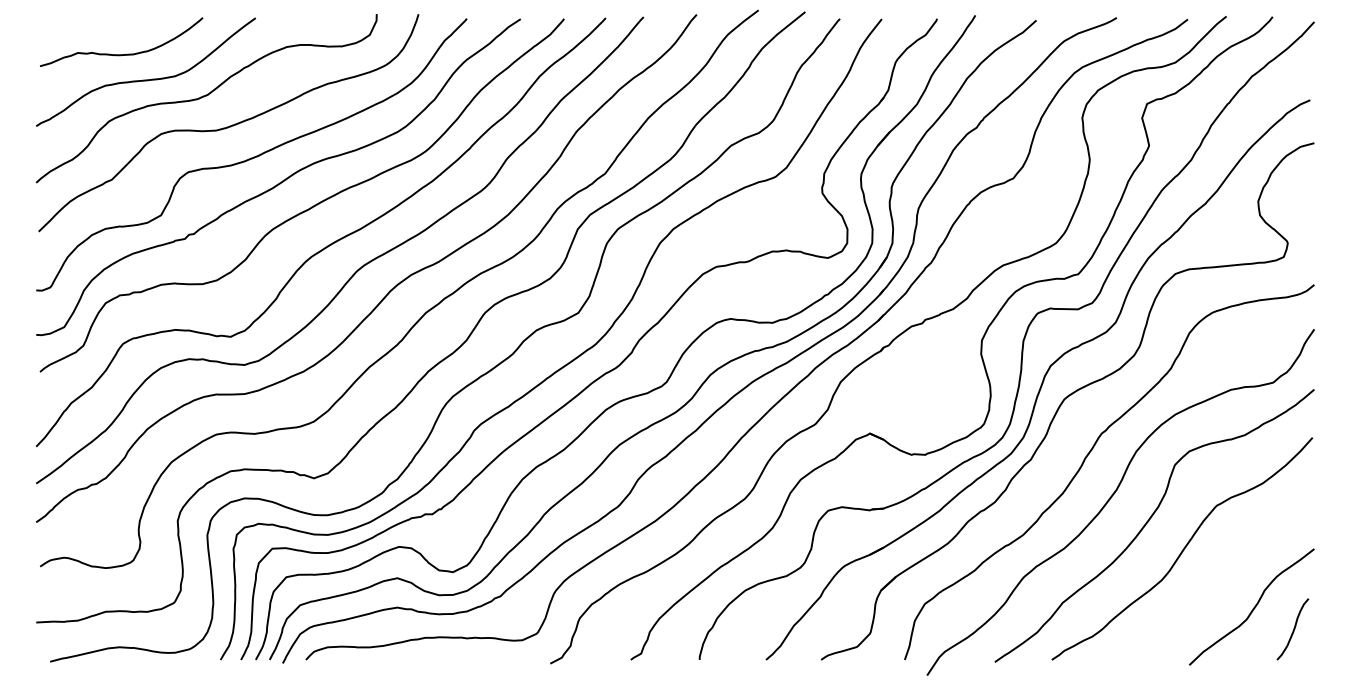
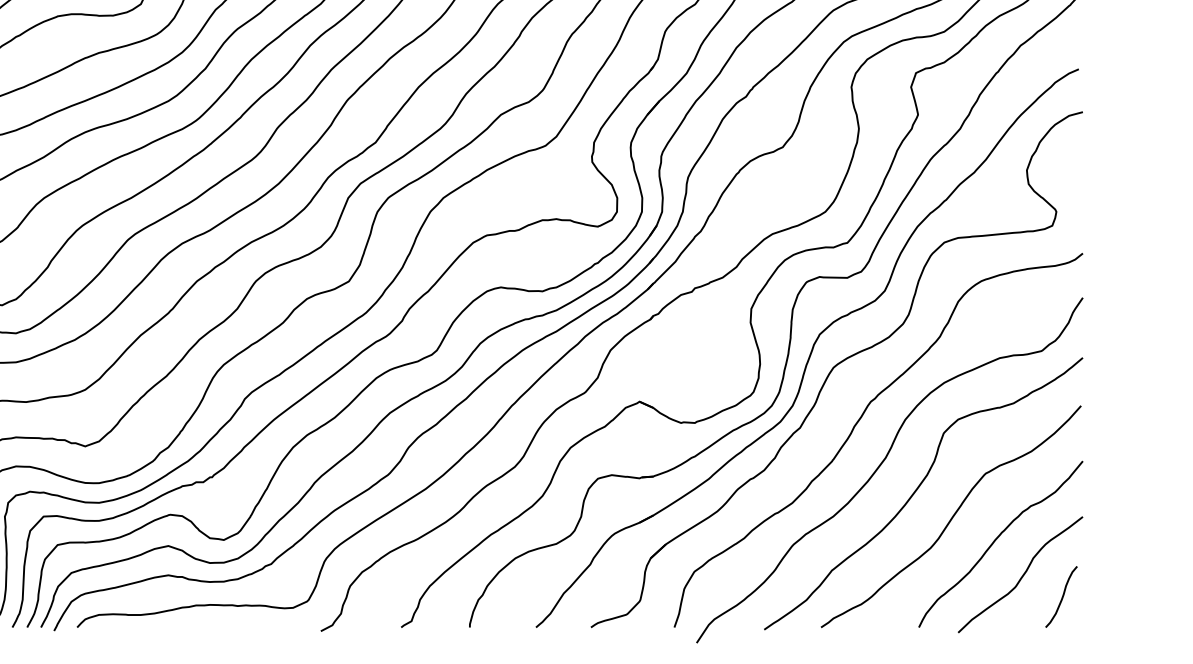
curve: (1227, 572) -> (996, 540), added

